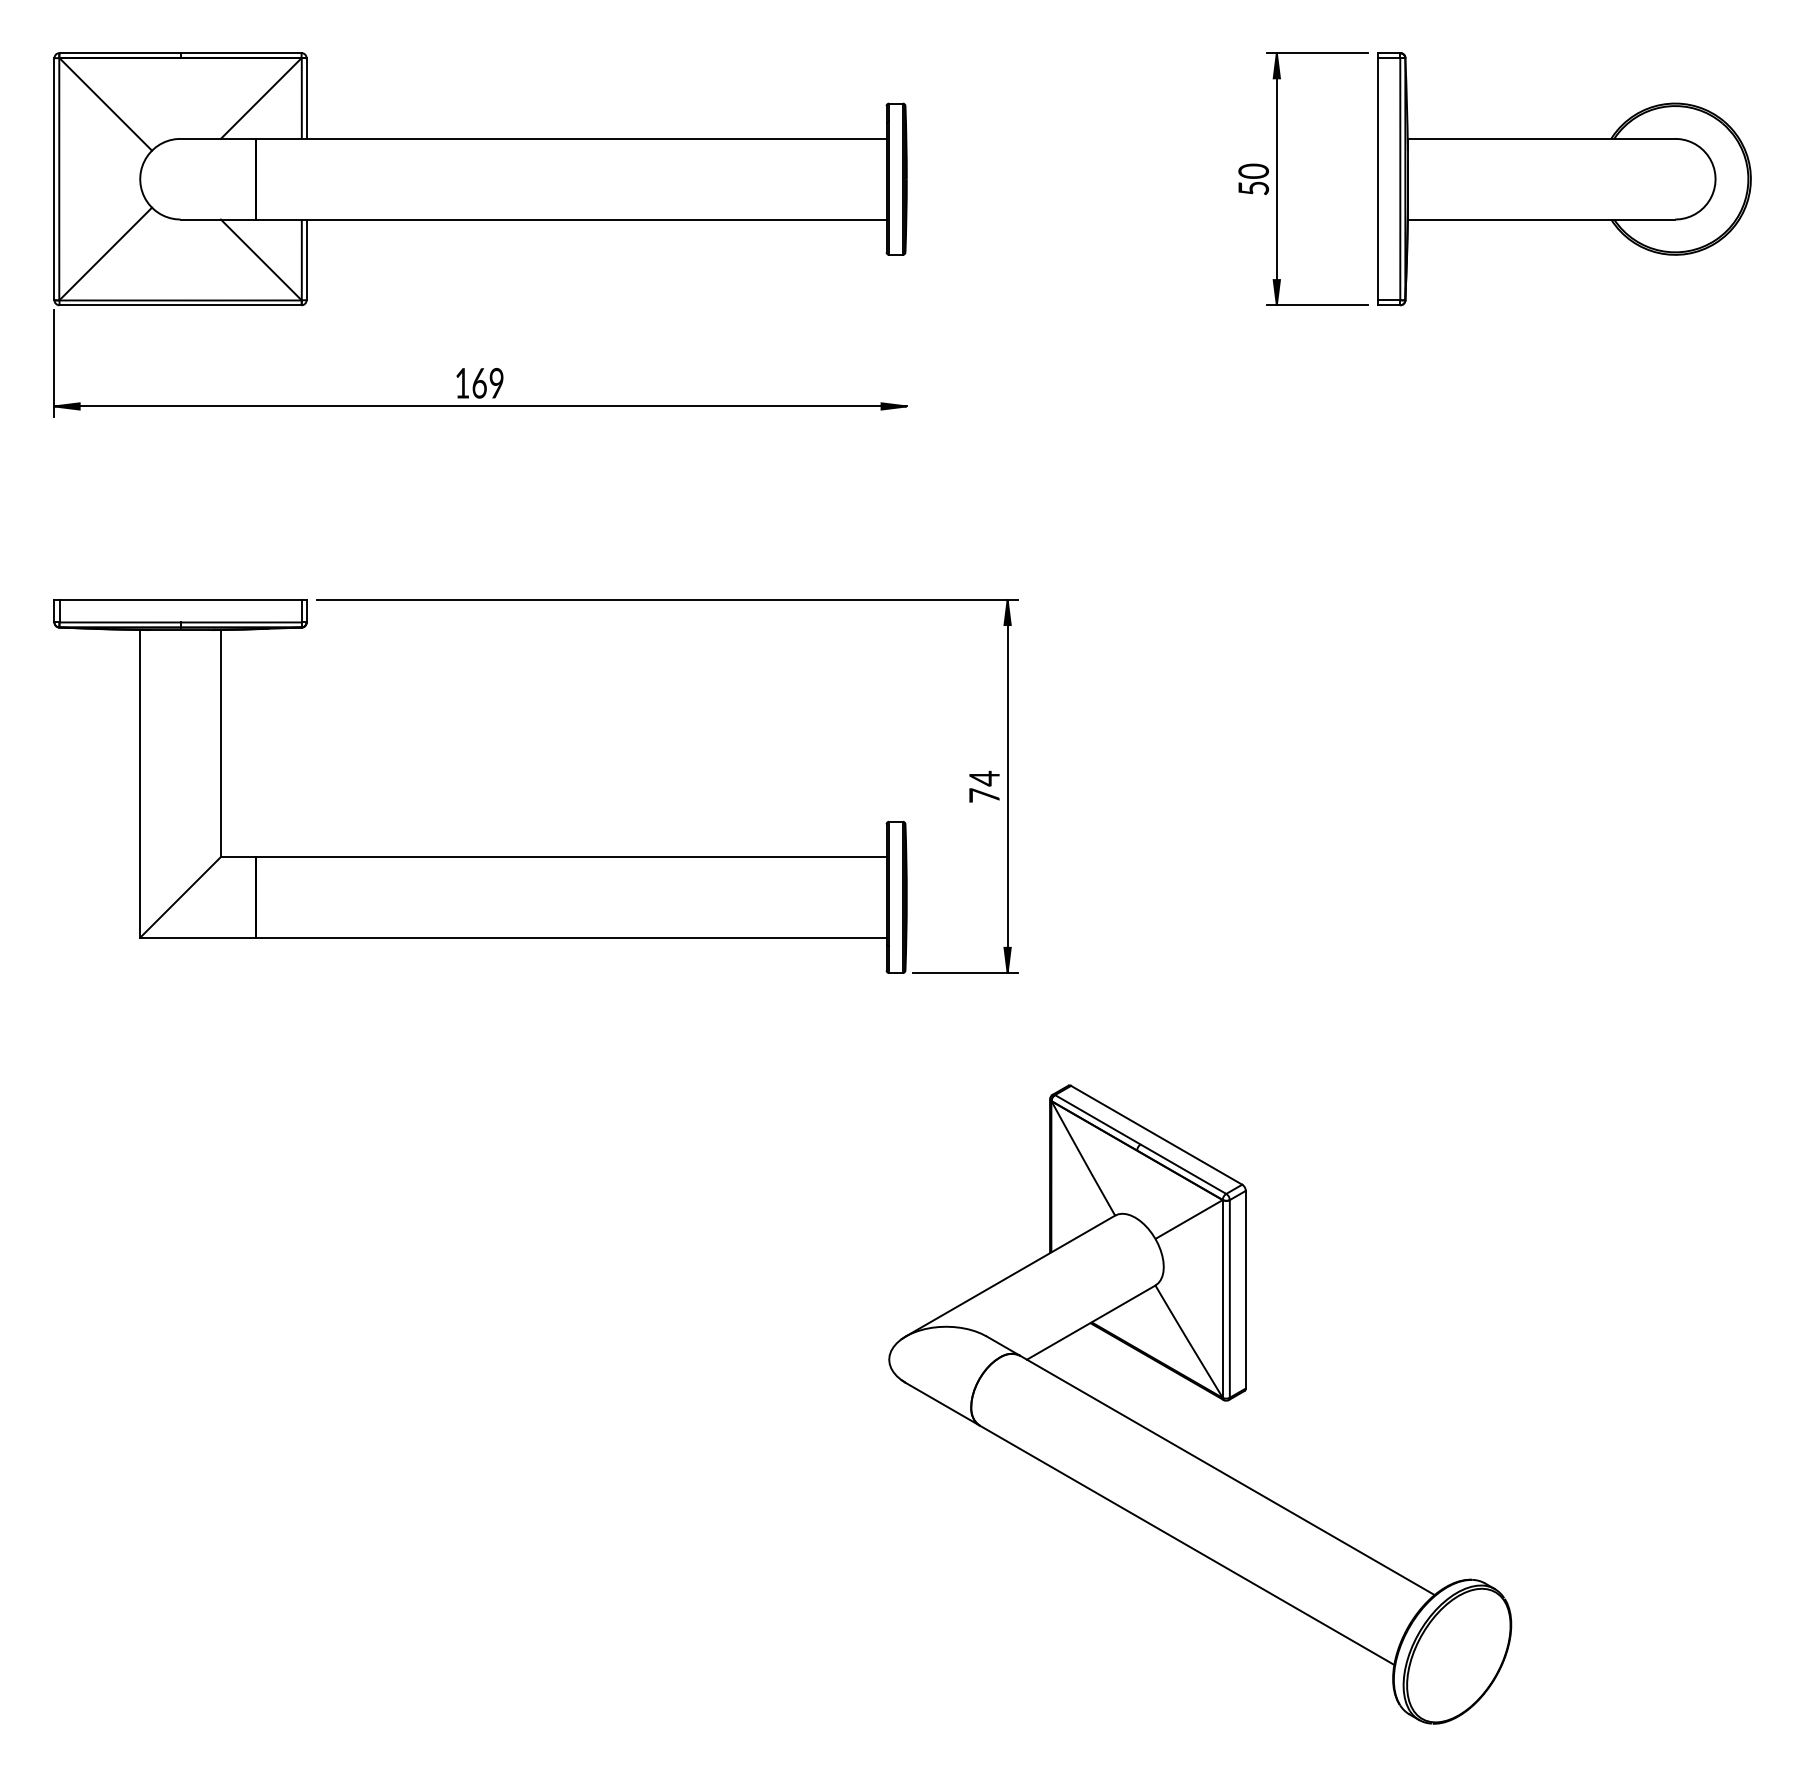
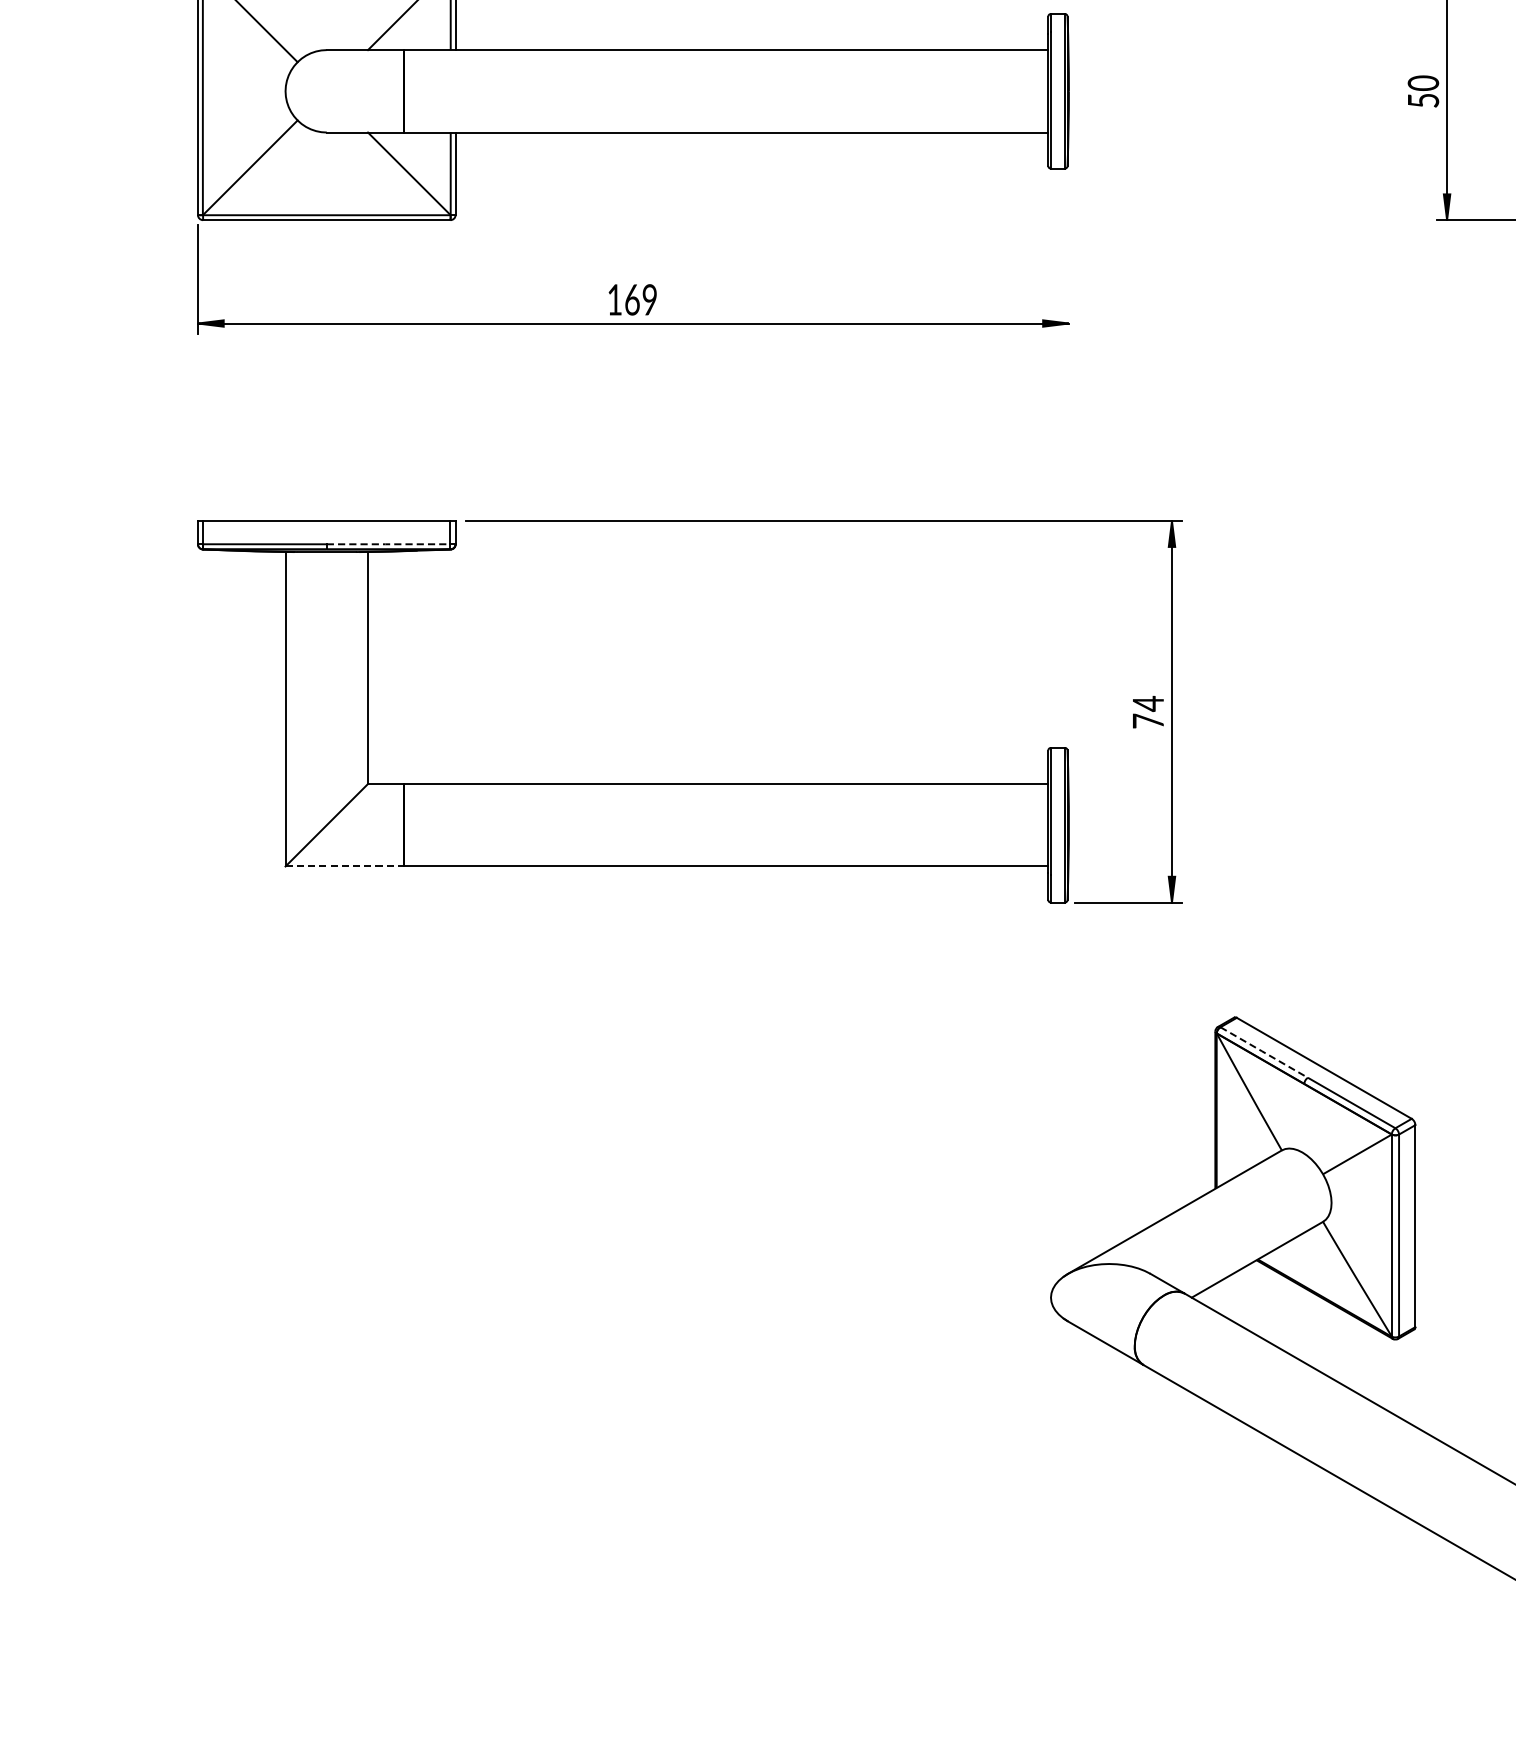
line: (240, 622) -> (388, 544), solid -> dashed
line: (198, 937) -> (345, 866), solid -> dashed
line: (1098, 1120) -> (1264, 1053), solid -> dashed

